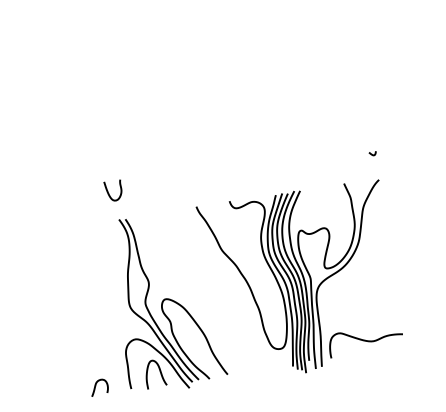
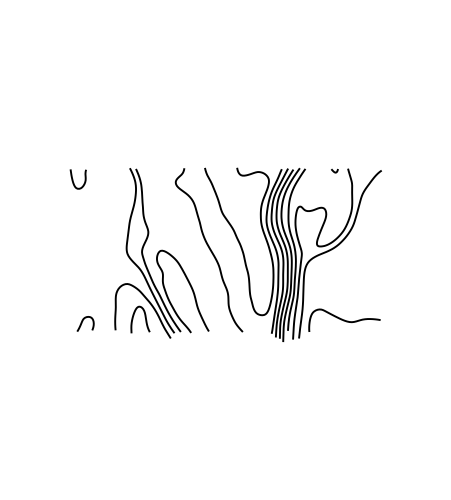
curve: (371, 153) -> (333, 170), moved
curve: (108, 191) -> (73, 179), moved
curve: (214, 291) -> (209, 250), added

